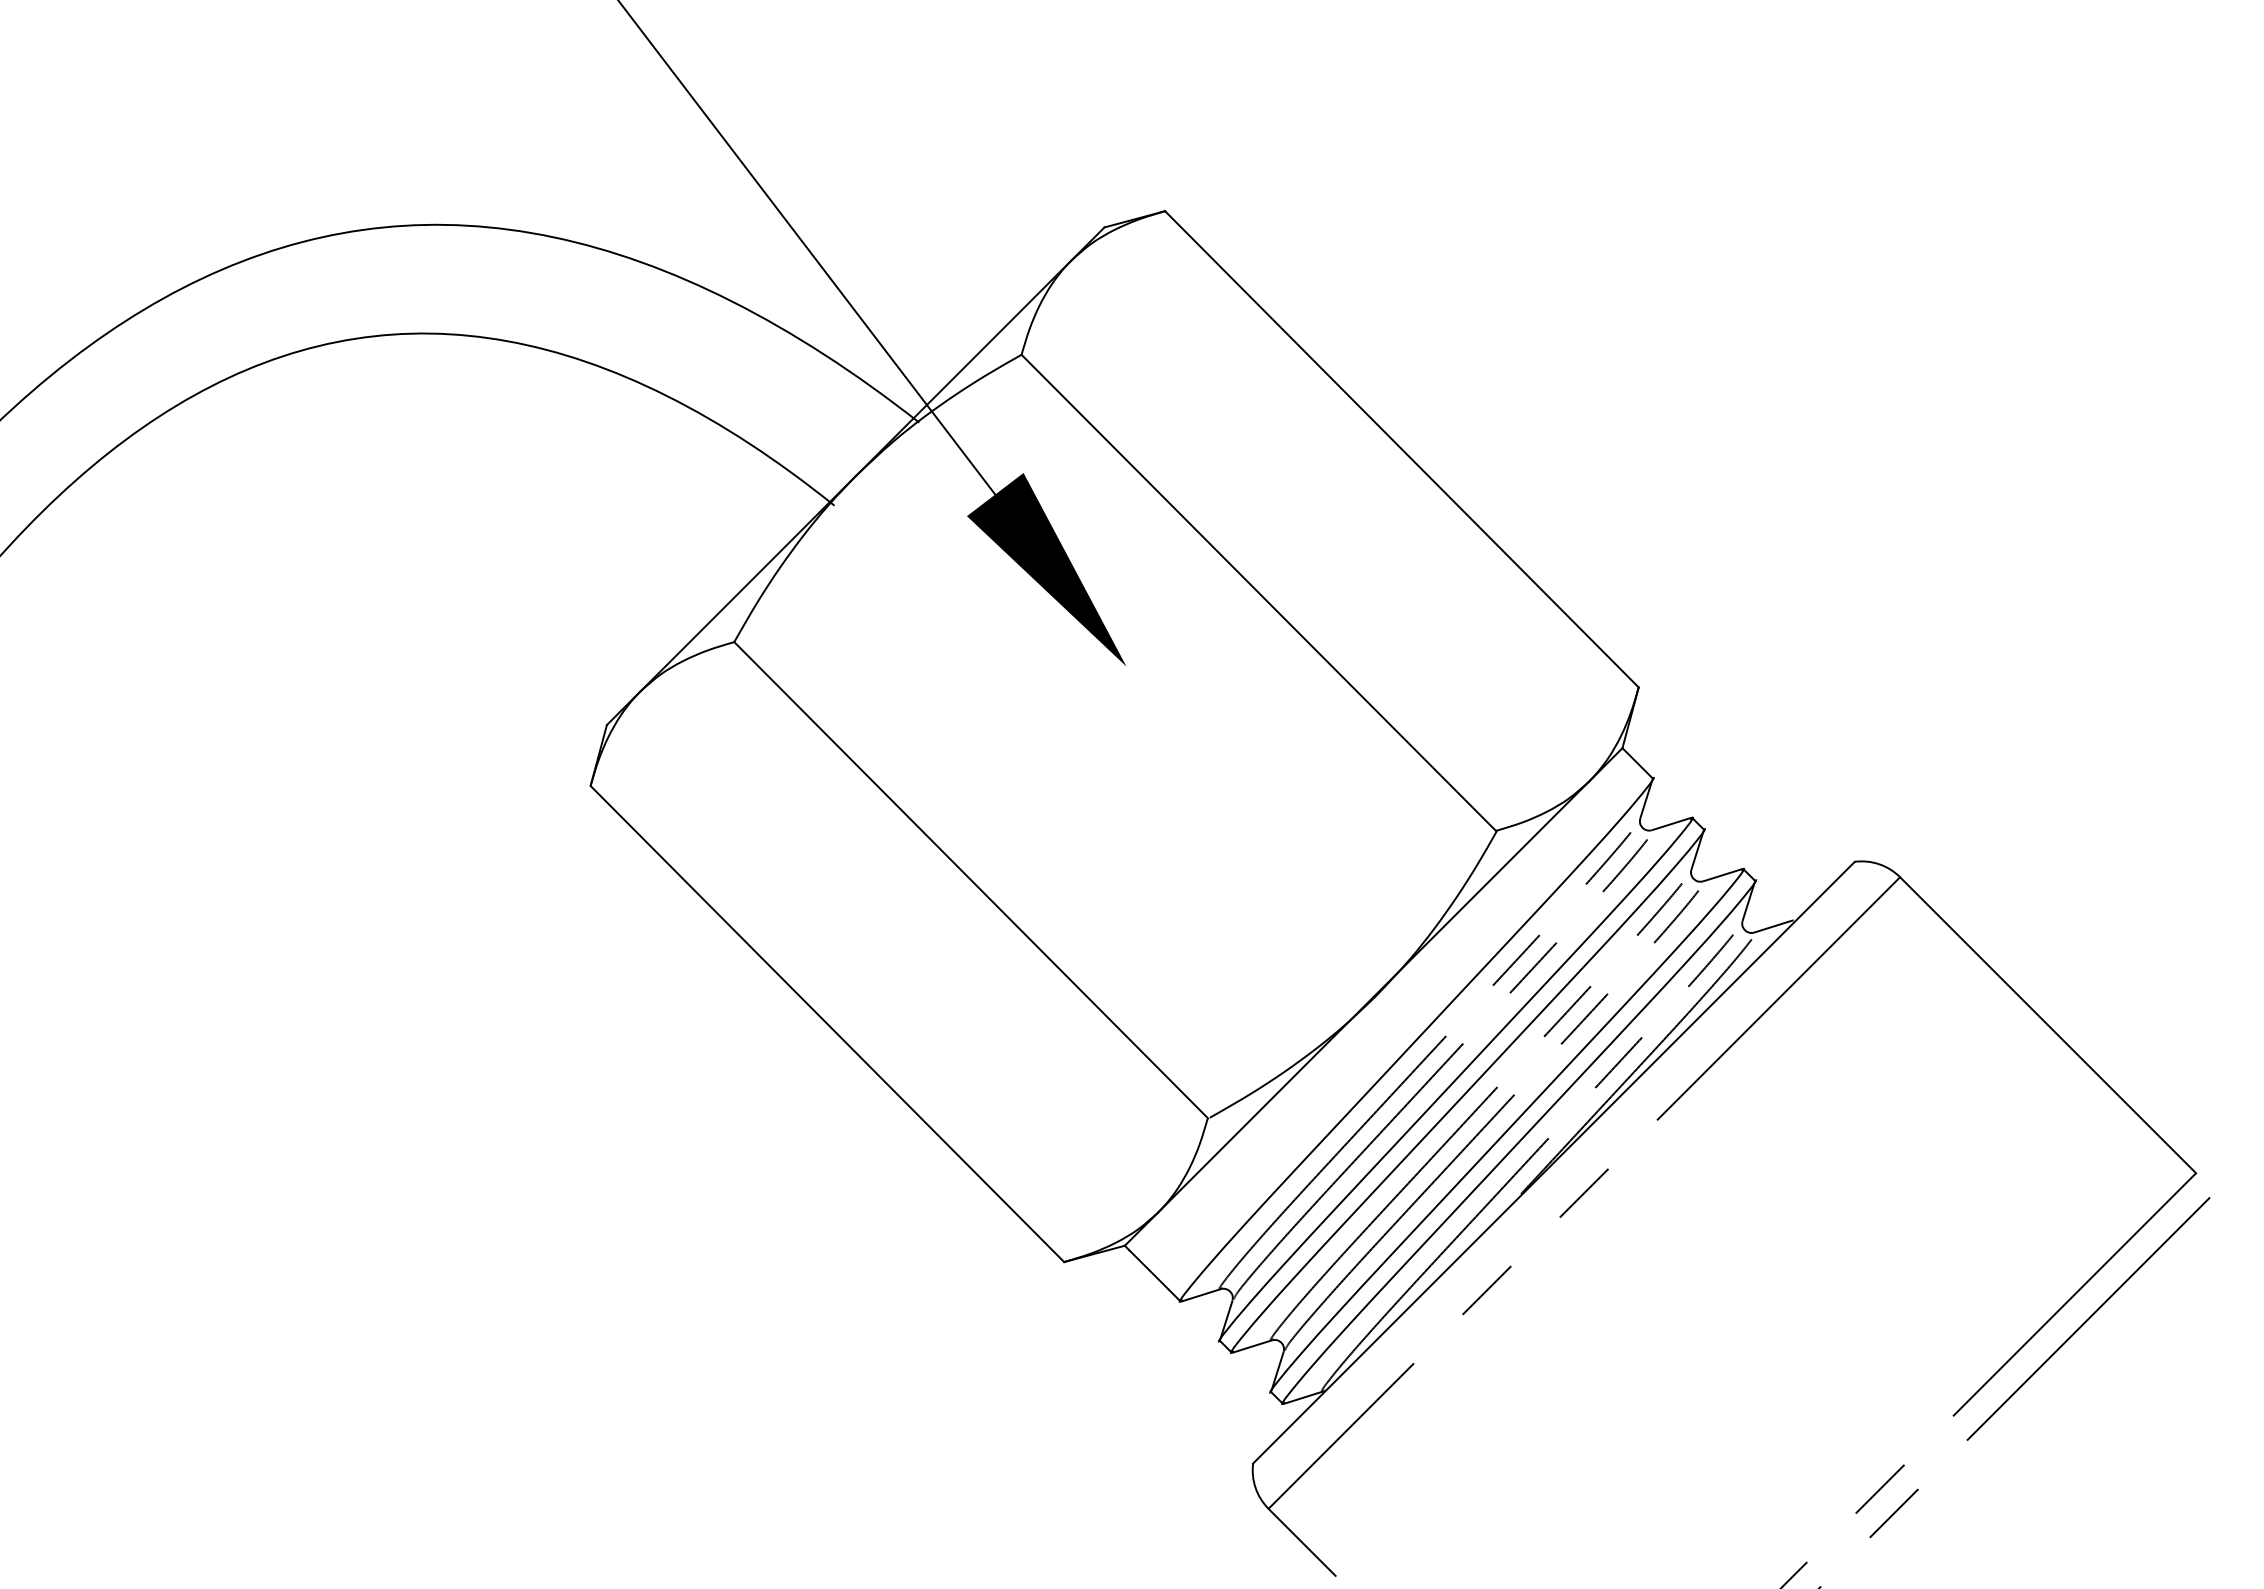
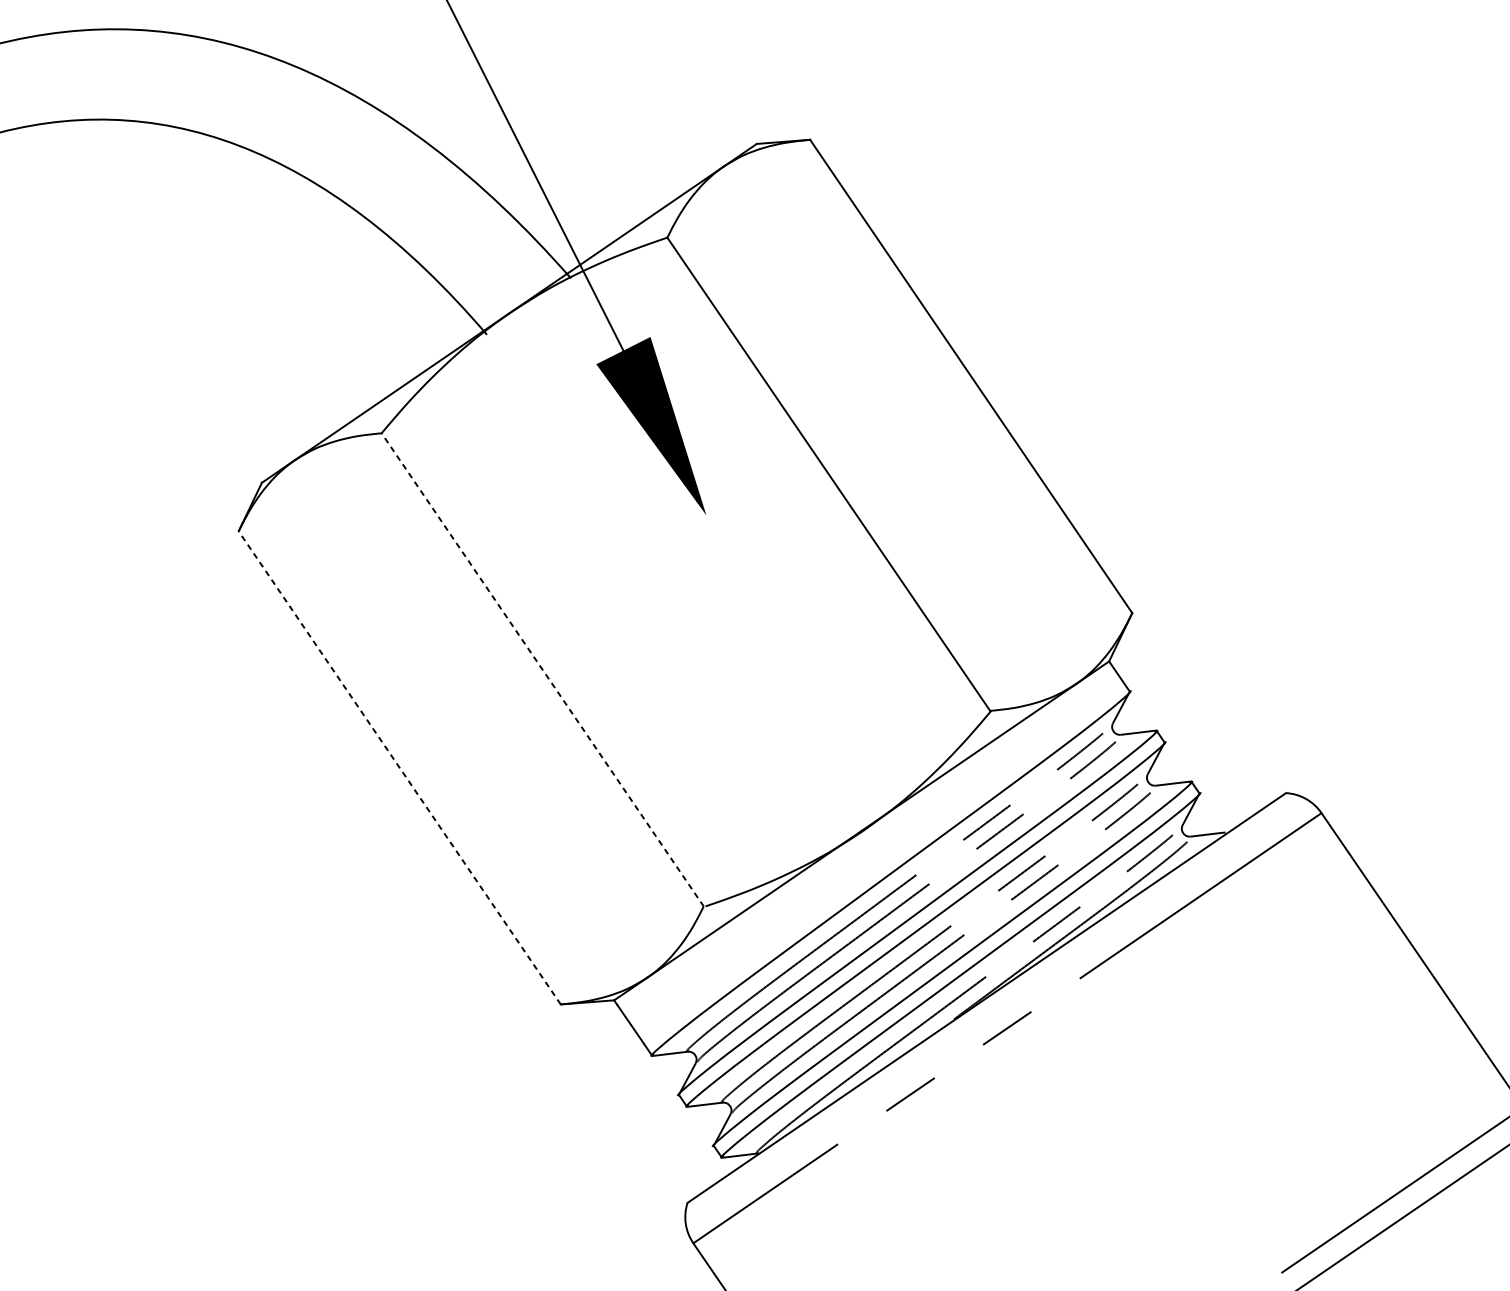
line: (971, 880) -> (542, 670), solid -> dashed
line: (827, 1024) -> (399, 768), solid -> dashed

